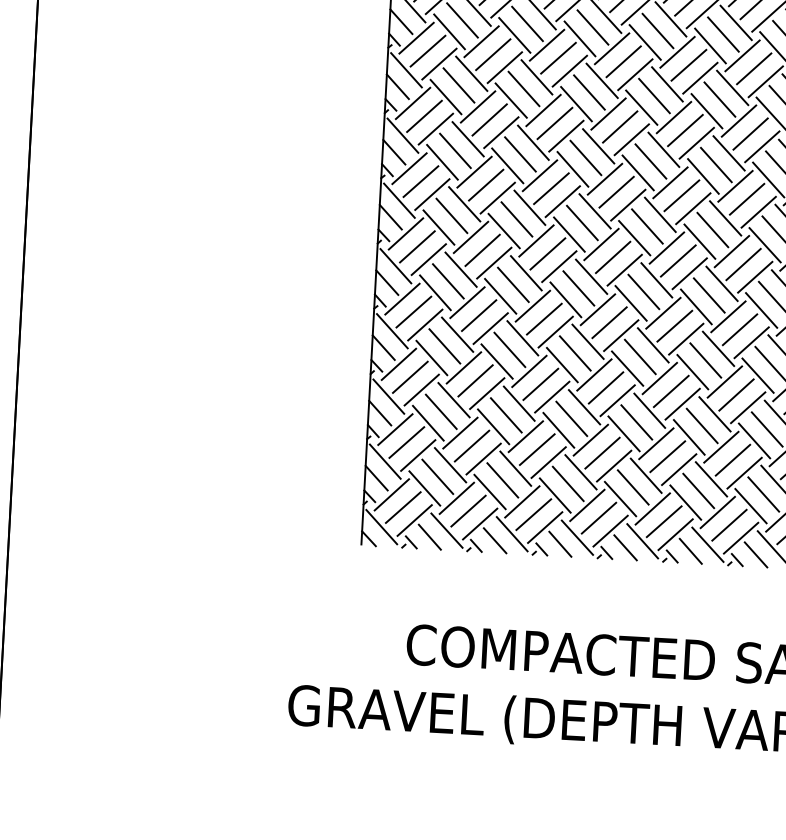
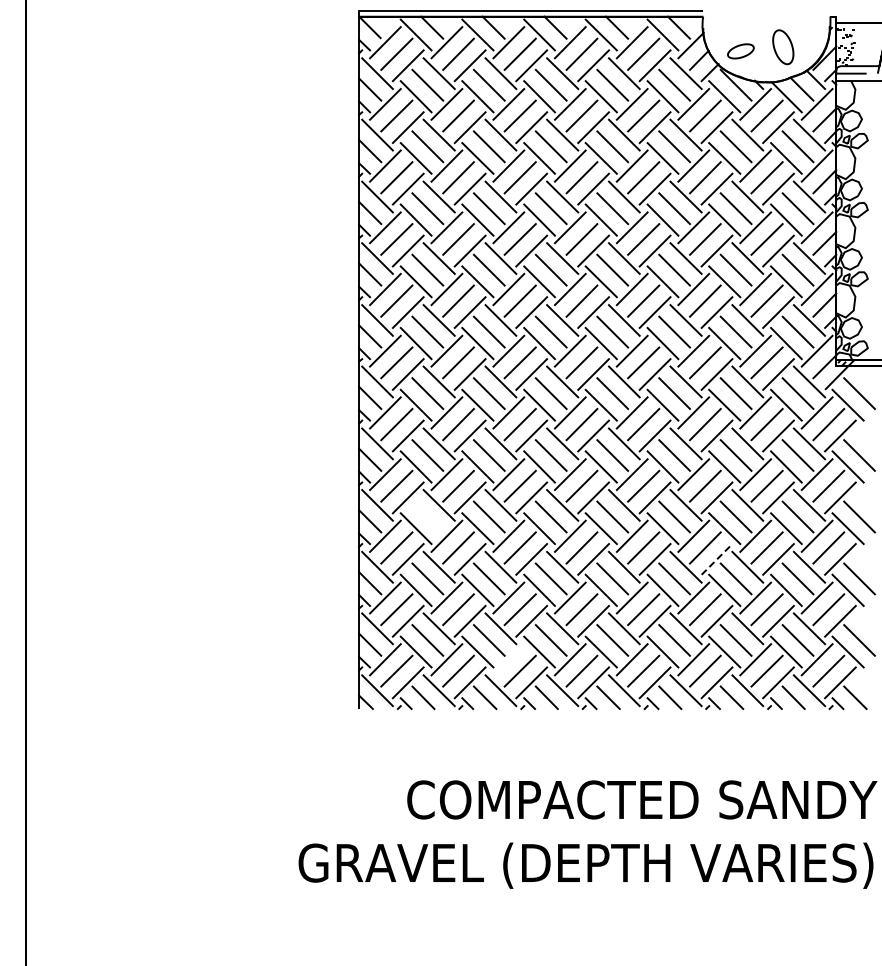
line: (444, 345) -> (427, 516), removed
line: (748, 407) -> (717, 559), solid -> dashed
line: (521, 501) -> (508, 659), removed

